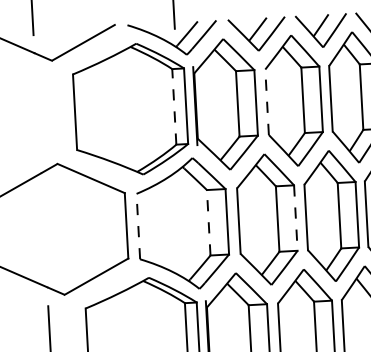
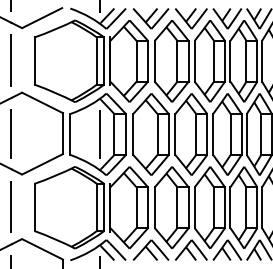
line: (266, 101) -> (154, 60), dashed -> solid
line: (173, 107) -> (96, 61), dashed -> solid
line: (37, 113) -> (11, 60), added
line: (295, 218) -> (168, 134), dashed -> solid
line: (208, 222) -> (114, 134), dashed -> solid
line: (184, 224) -> (99, 134), added
line: (138, 226) -> (70, 134), dashed -> solid
line: (44, 230) -> (11, 133), added

